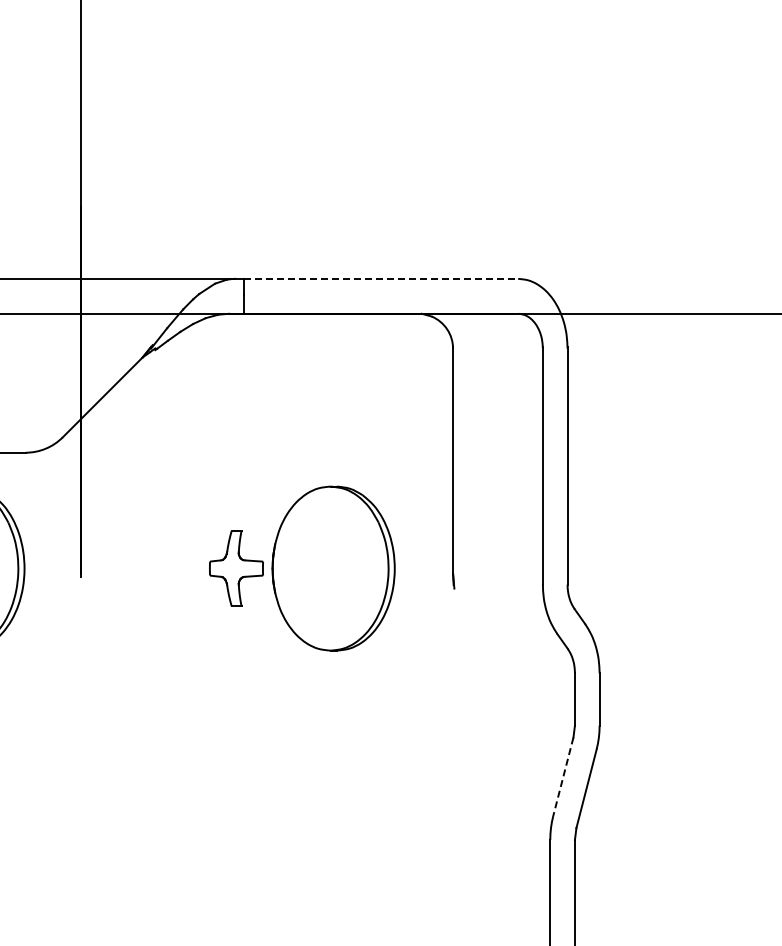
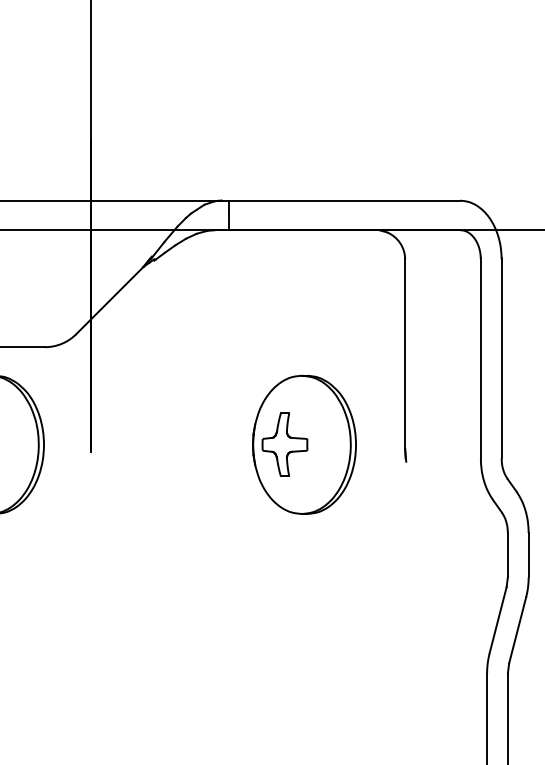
line: (381, 278) -> (344, 200), dashed -> solid
part: (236, 568) -> (284, 444), moved
line: (563, 776) -> (498, 620), dashed -> solid

